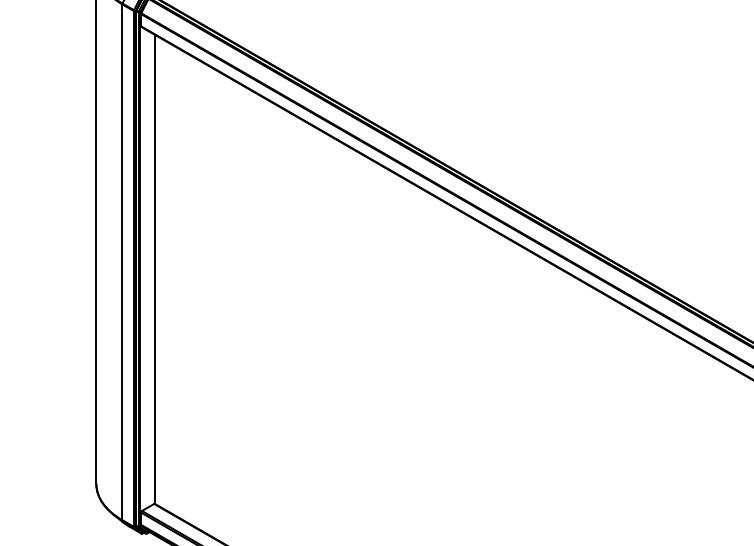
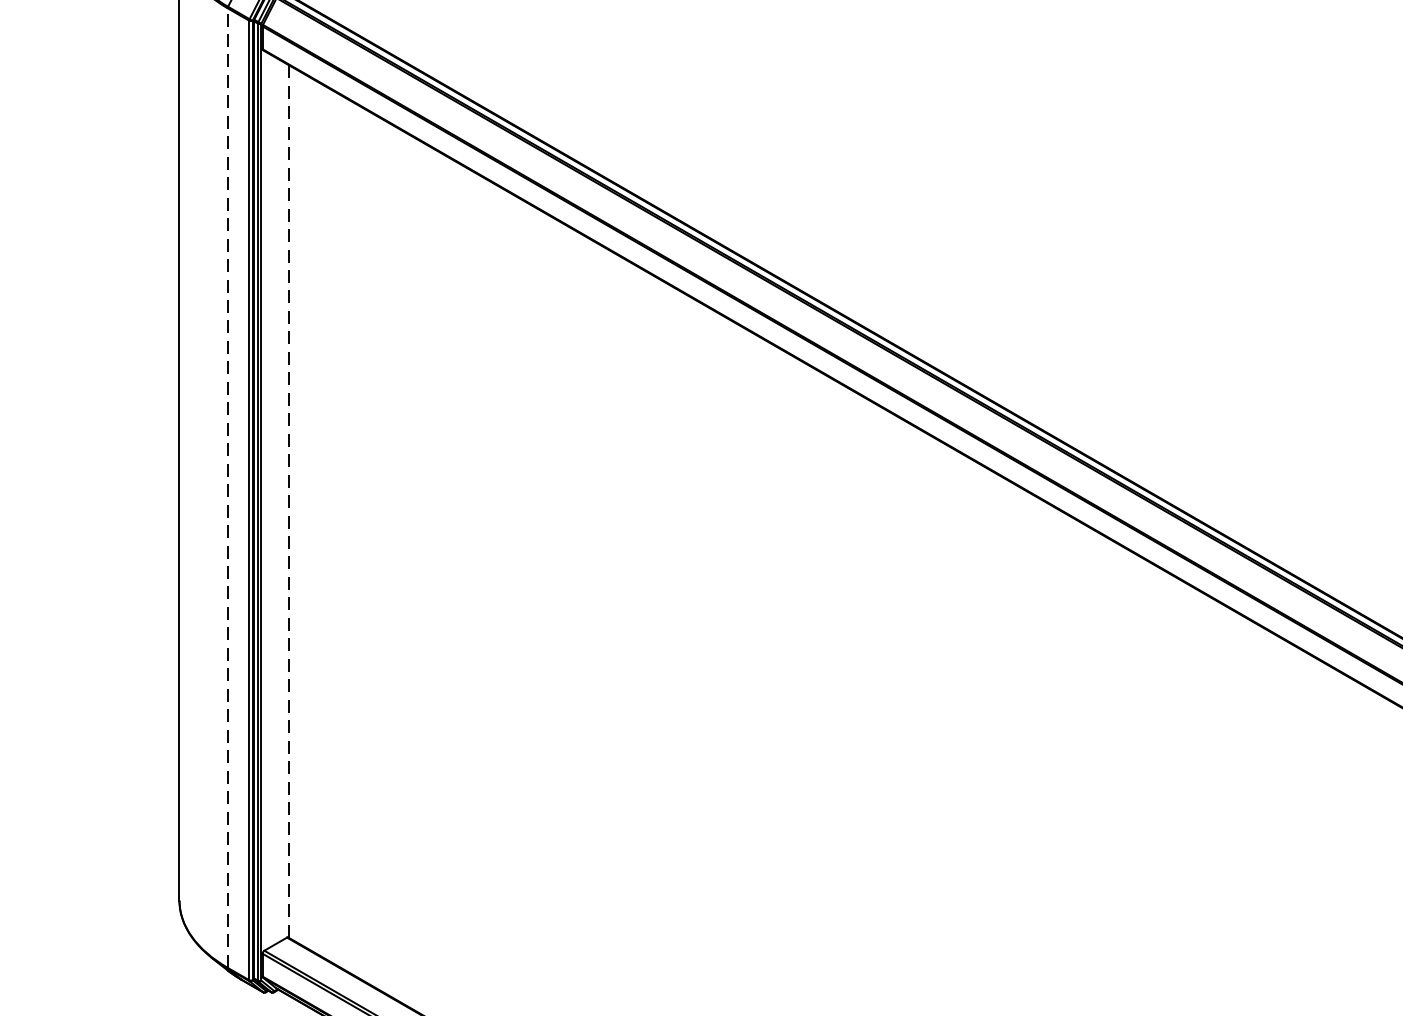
line: (122, 262) -> (228, 488), solid -> dashed
line: (155, 269) -> (289, 501), solid -> dashed

